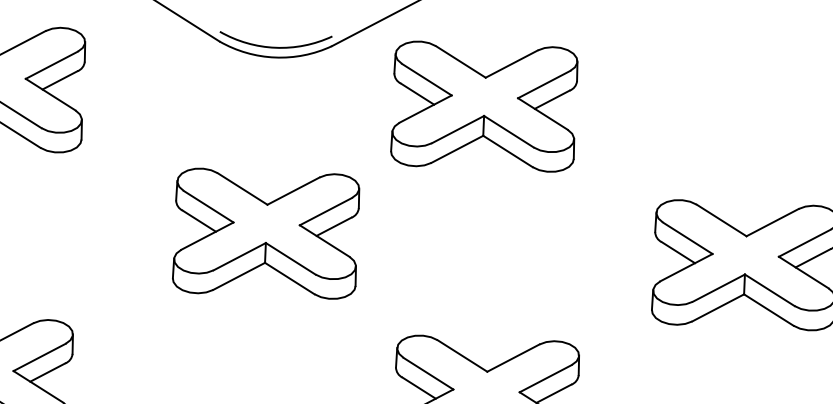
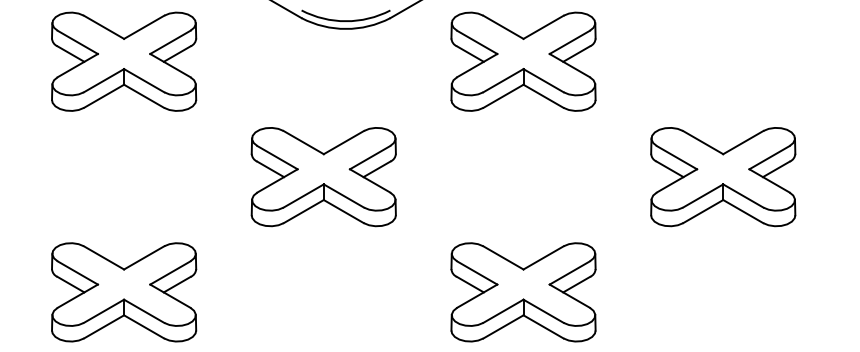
part: (484, 106) -> (523, 61), moved
part: (265, 234) -> (323, 177), moved

